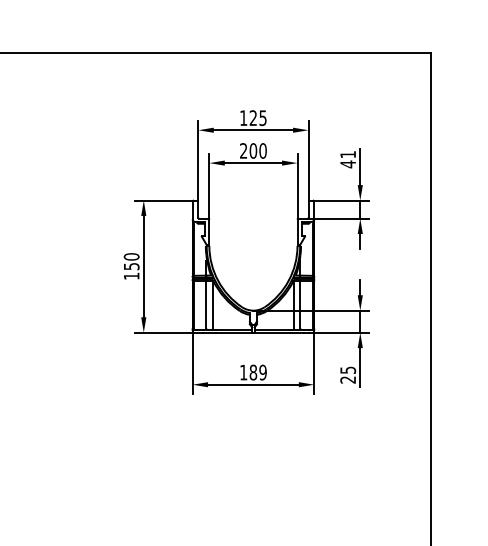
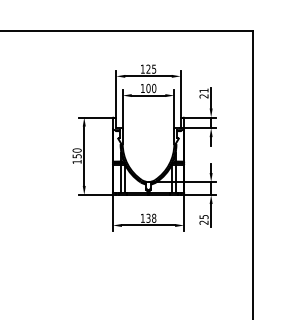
text: (243, 149) -> (142, 87), 200 -> 100
text: (347, 164) -> (203, 96), 41 -> 21
text: (258, 371) -> (151, 217), 189 -> 138

